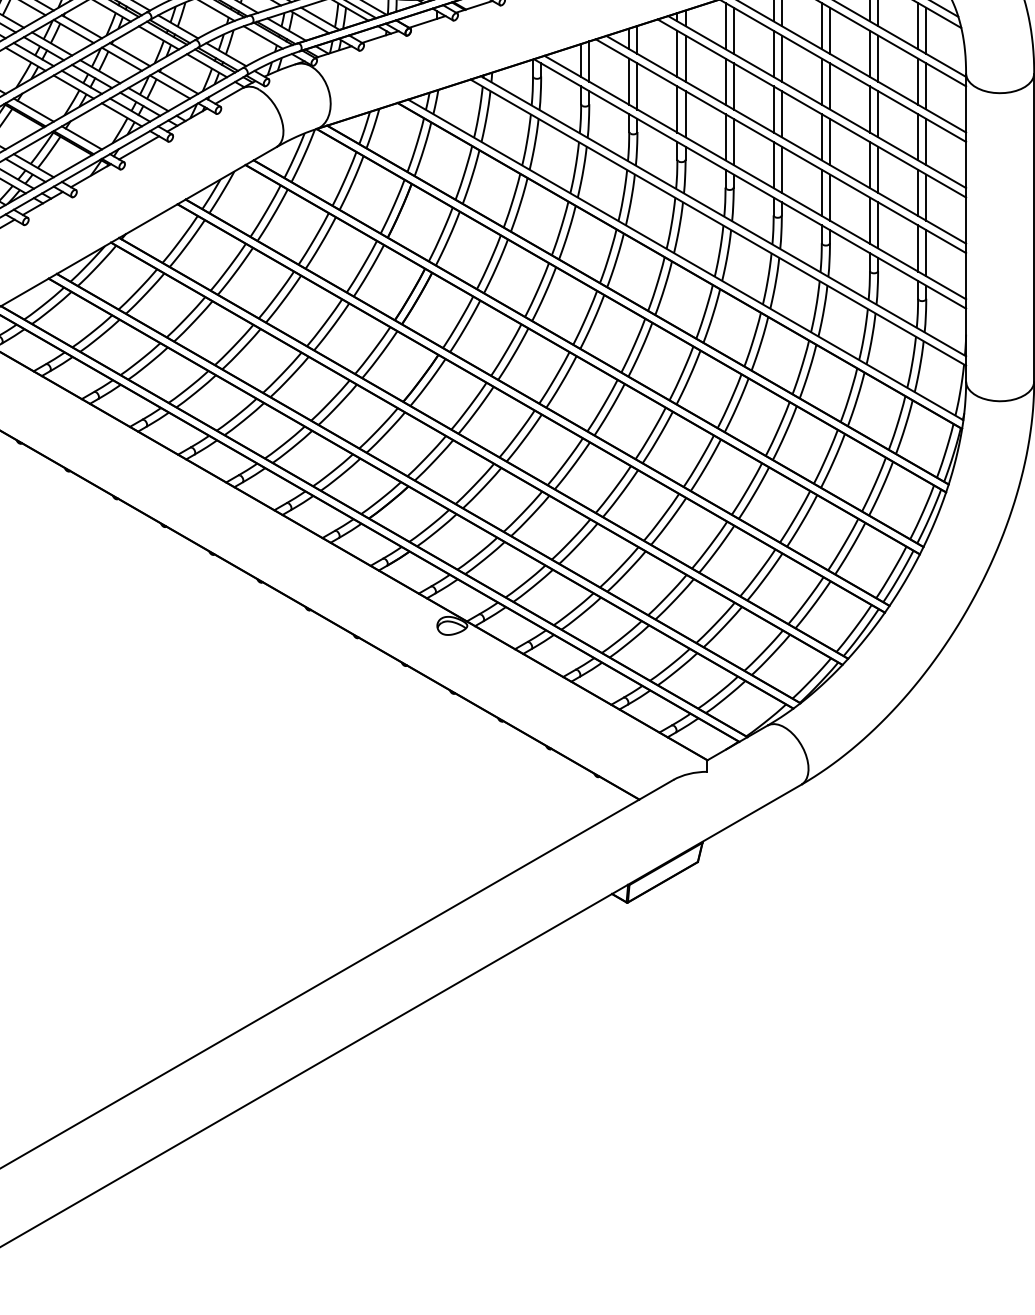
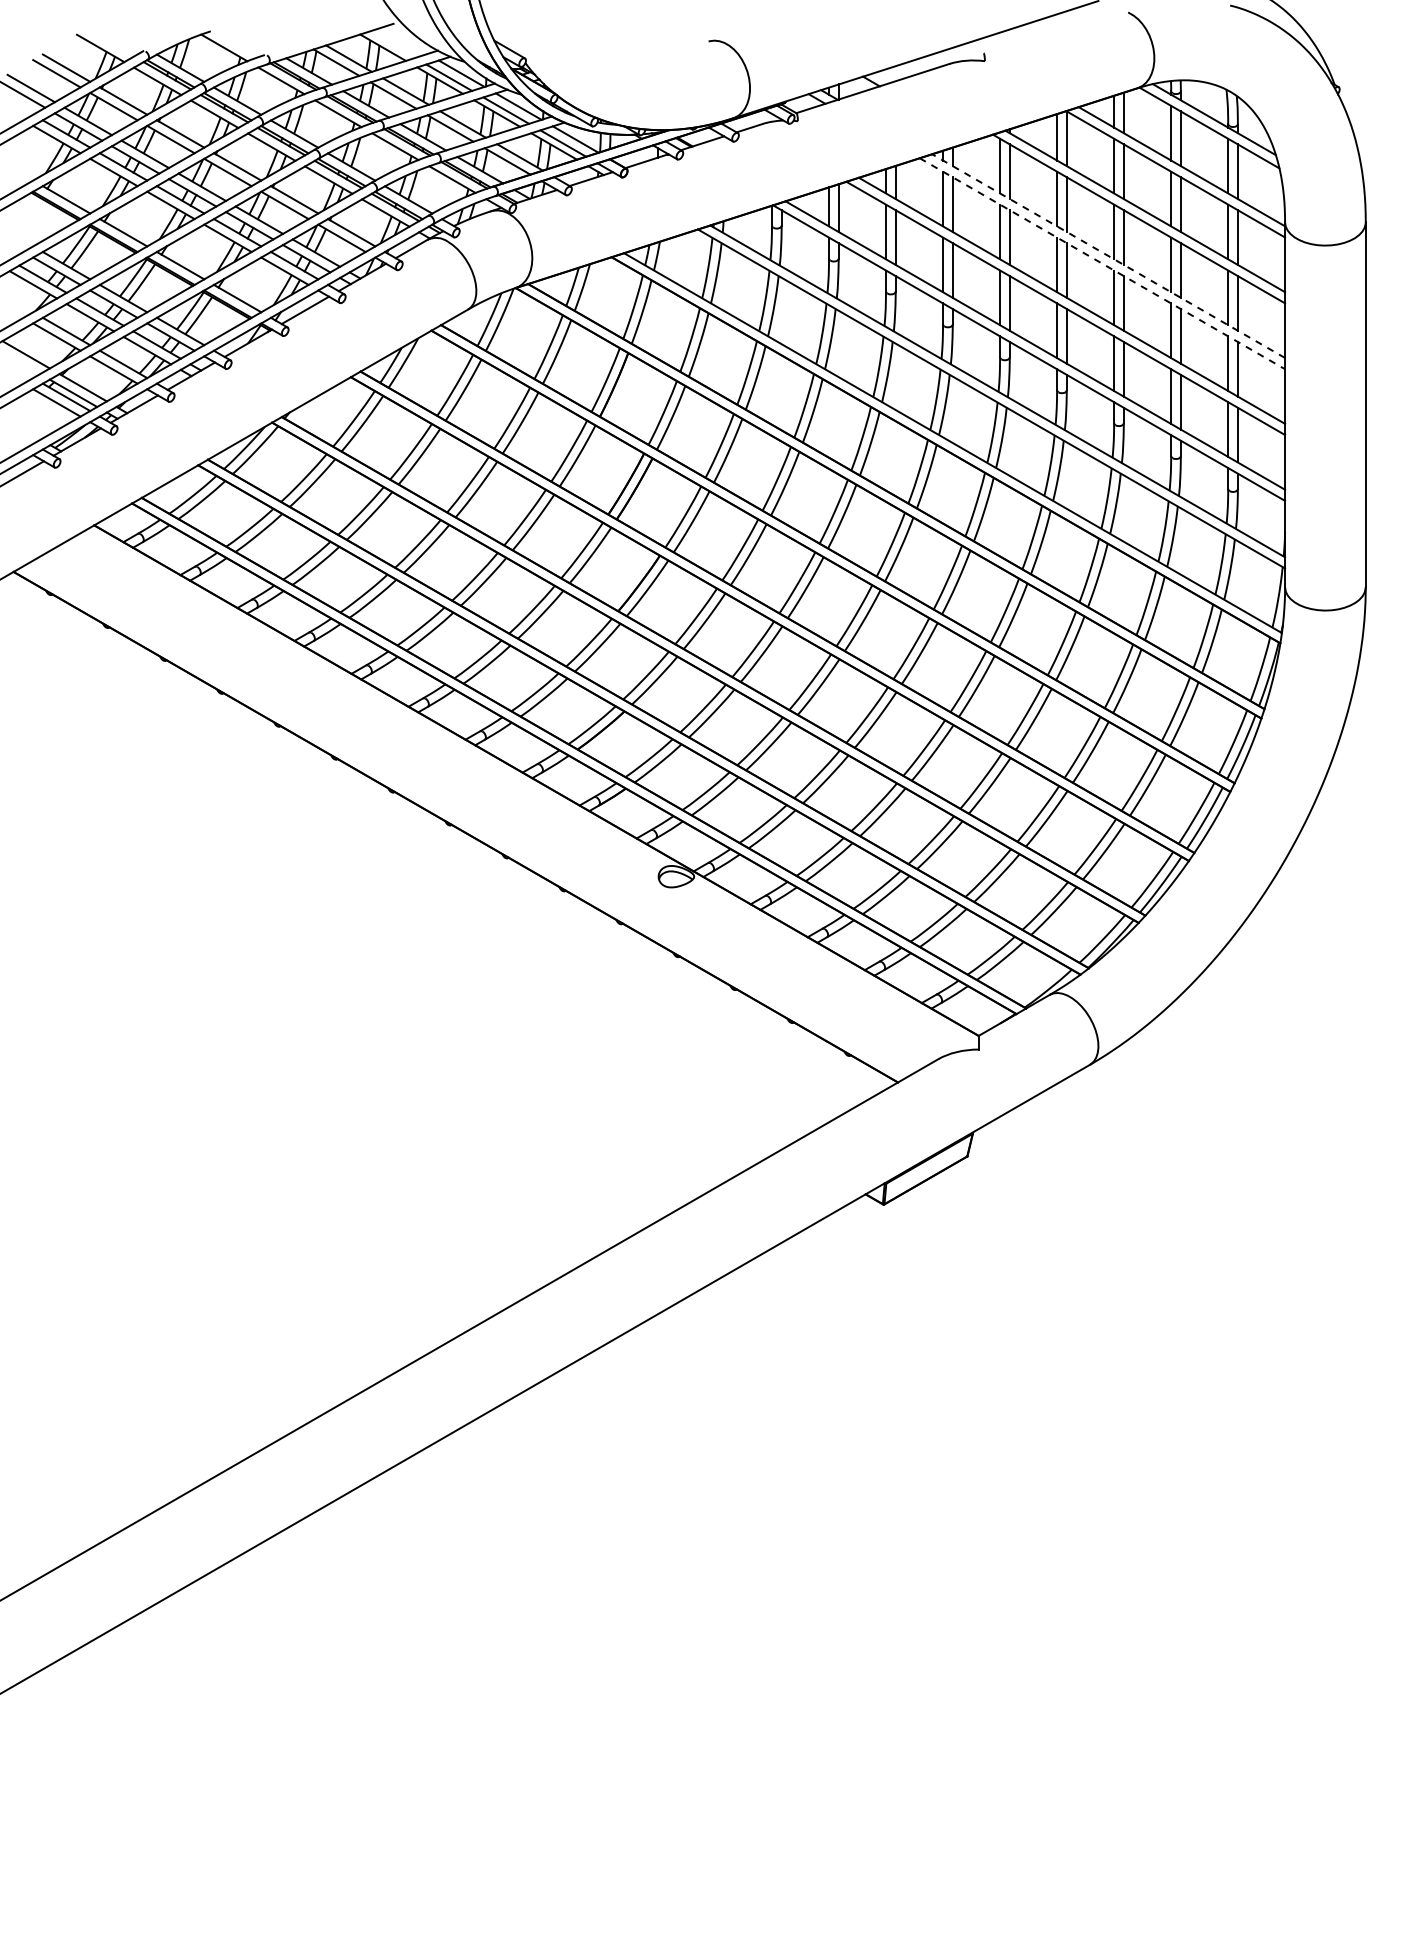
line: (817, 102) -> (1108, 256), solid -> dashed
line: (811, 108) -> (1102, 263), solid -> dashed

